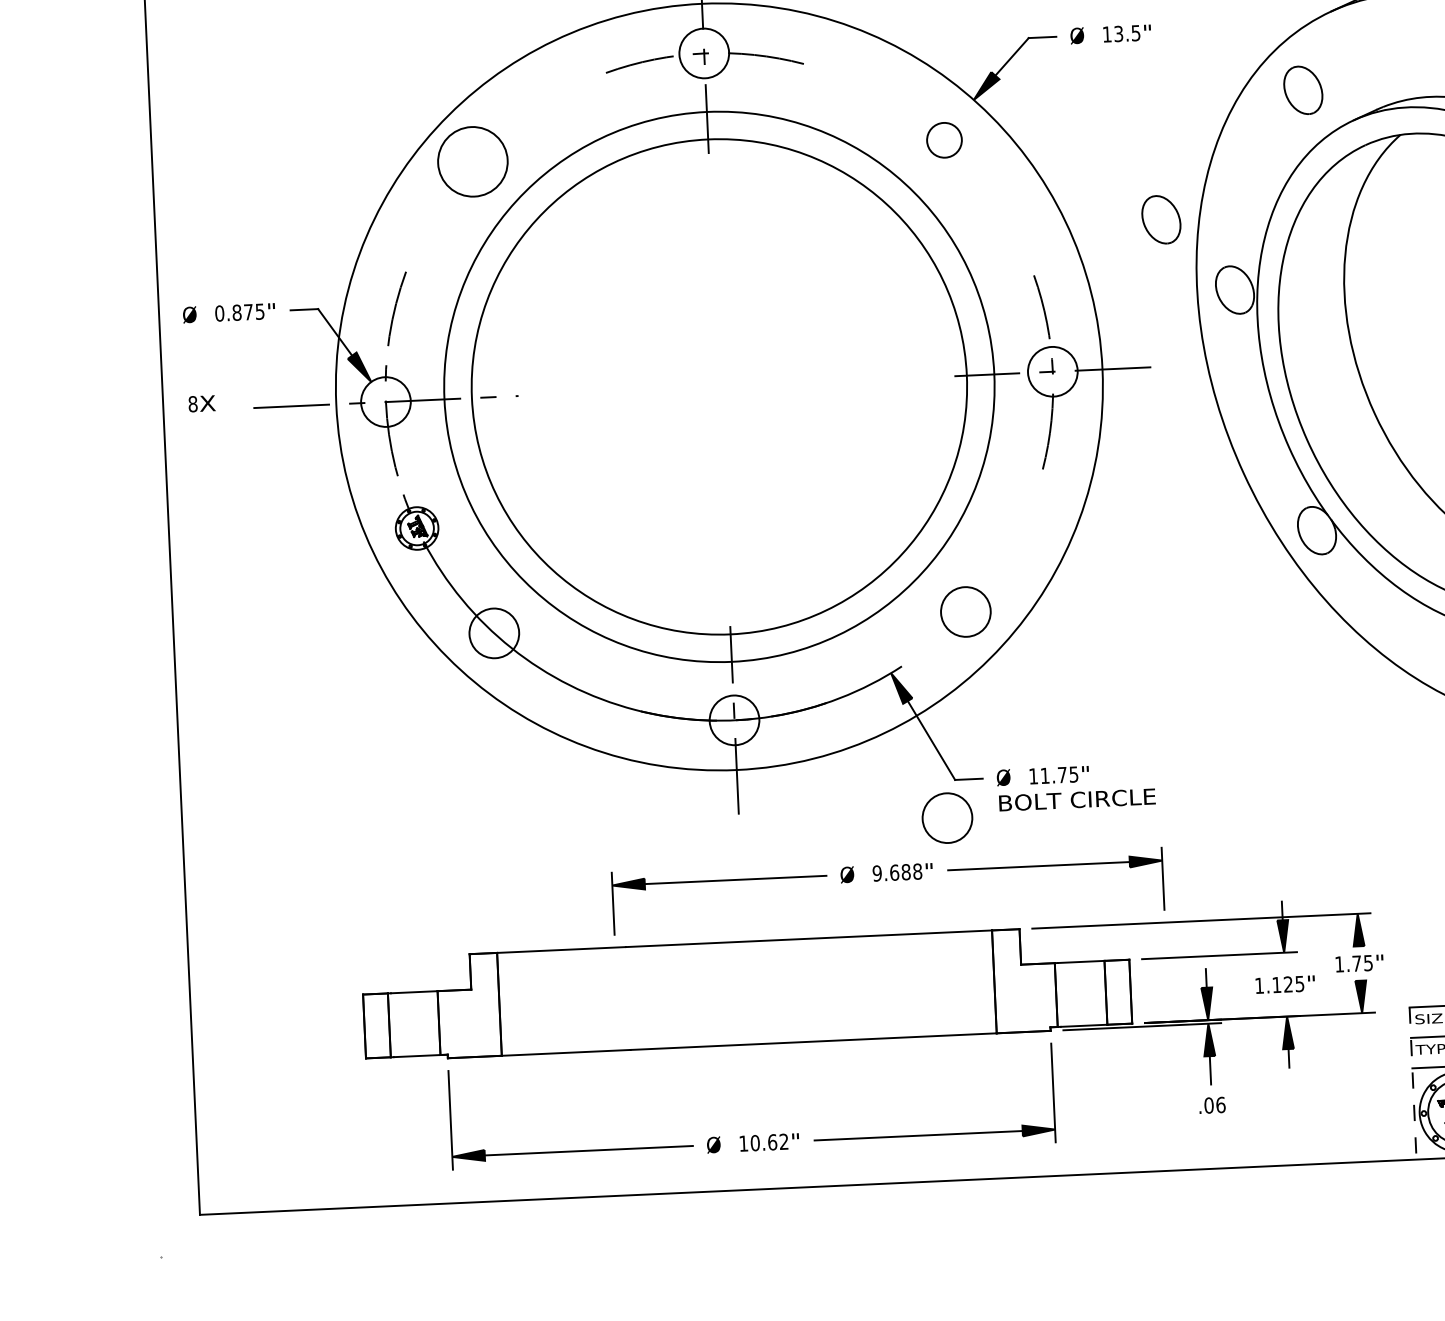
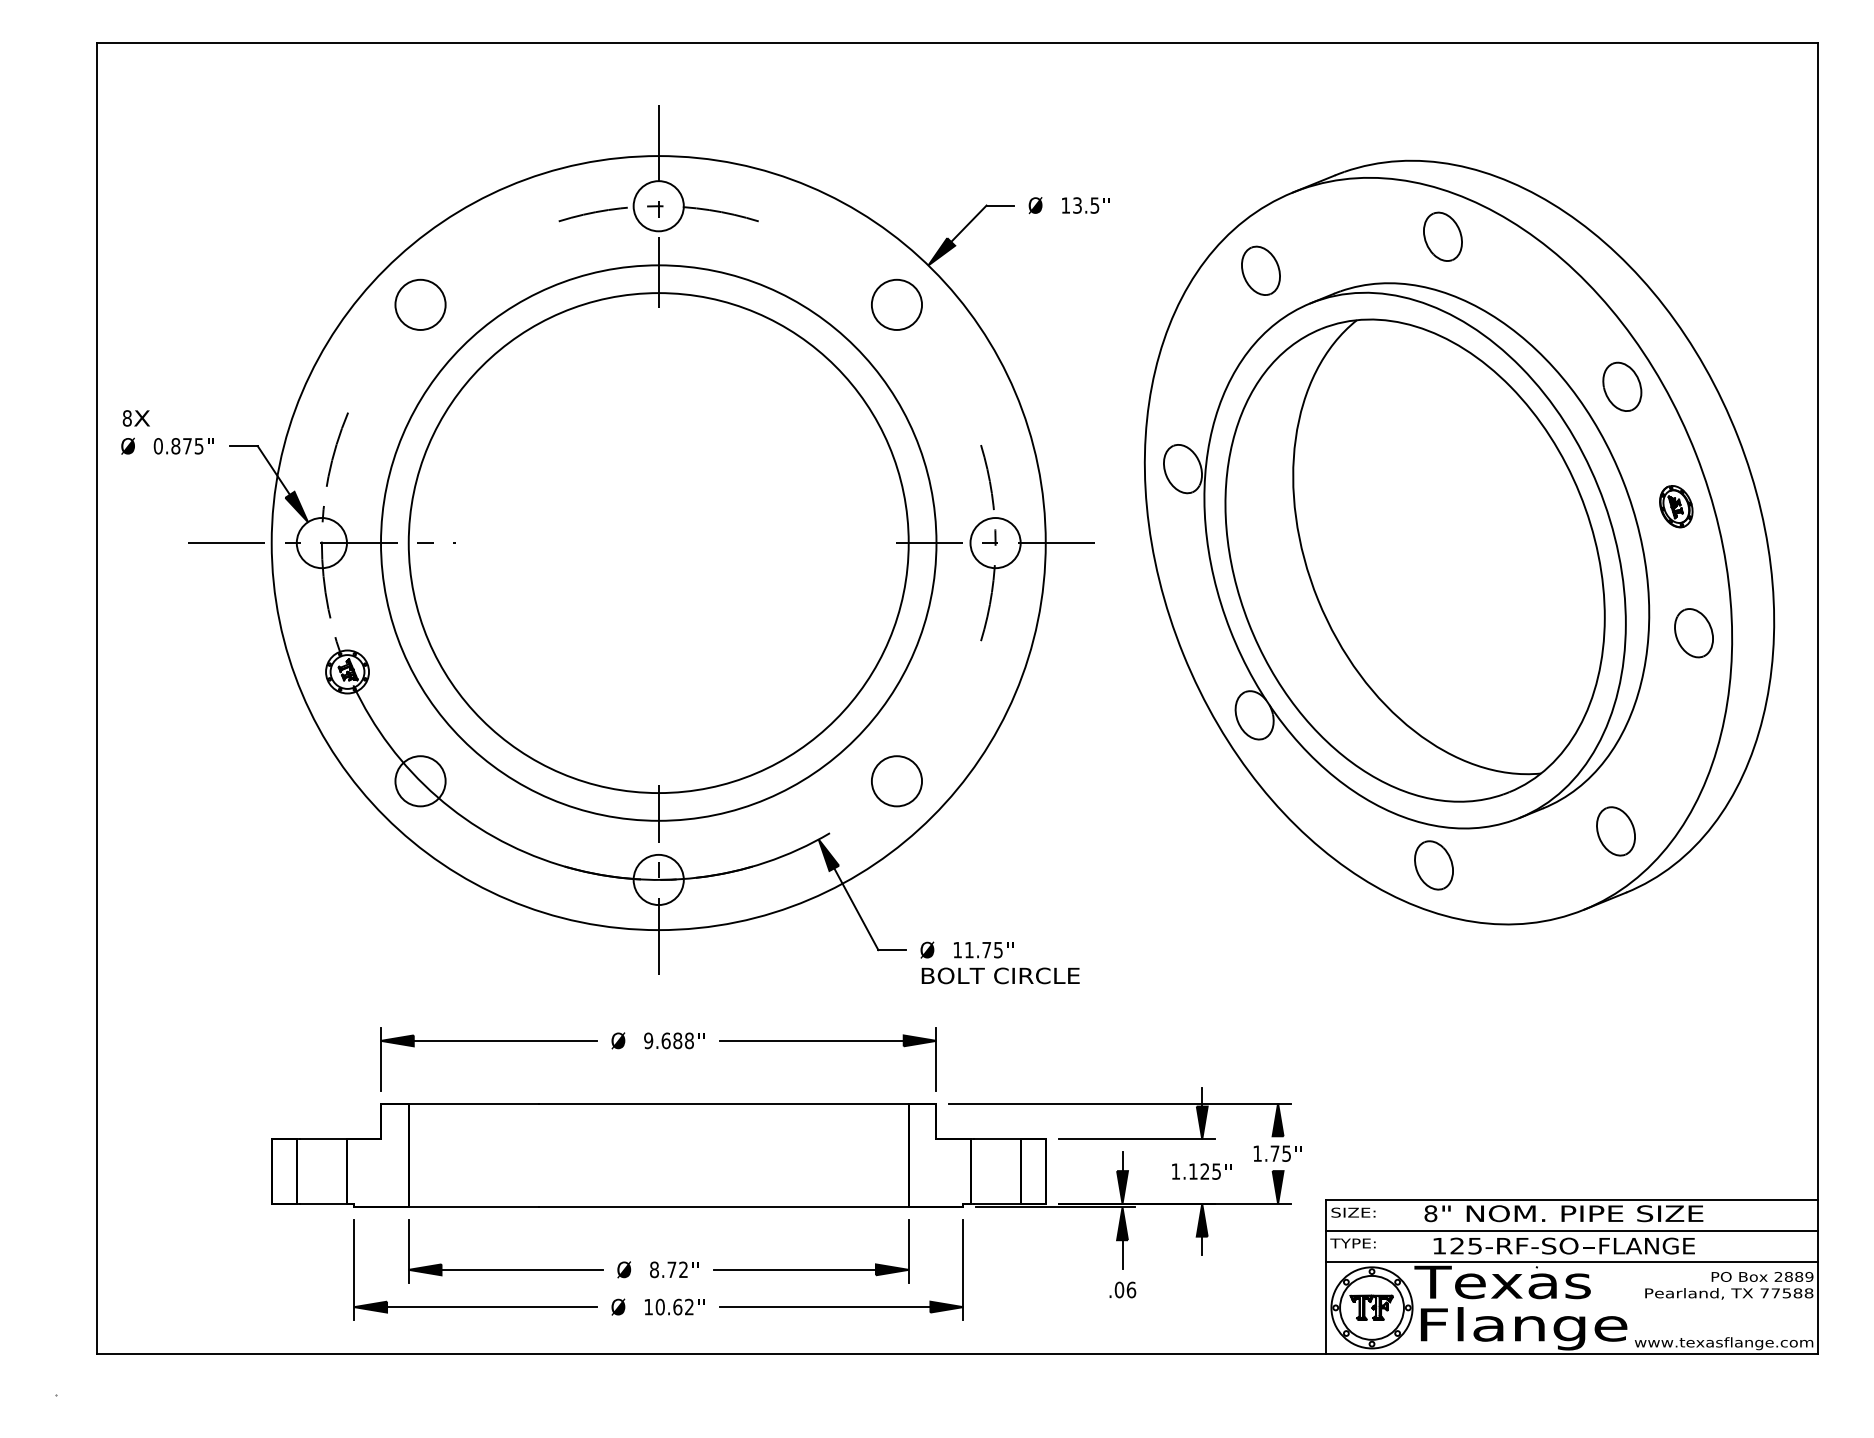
circle: (944, 140) -> (896, 304), size x1.43
circle: (472, 161) -> (420, 304), size x0.71
part: (1160, 219) -> (1111, 394), removed
text: (201, 403) -> (135, 418), moved
circle: (947, 818) -> (868, 988), removed
part: (887, 880) -> (658, 1048), moved
line: (1413, 1083) -> (1326, 1277), dashed -> solid
part: (748, 1098) -> (655, 1261), added

